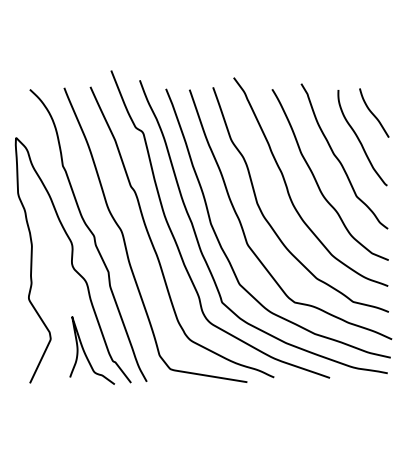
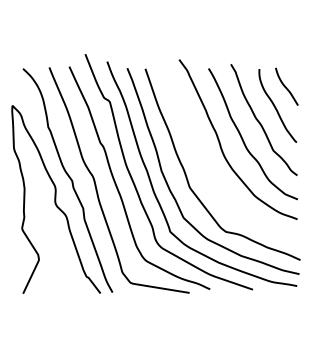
curve: (268, 219) -> (205, 168), removed
curve: (85, 350) -> (65, 268), removed

